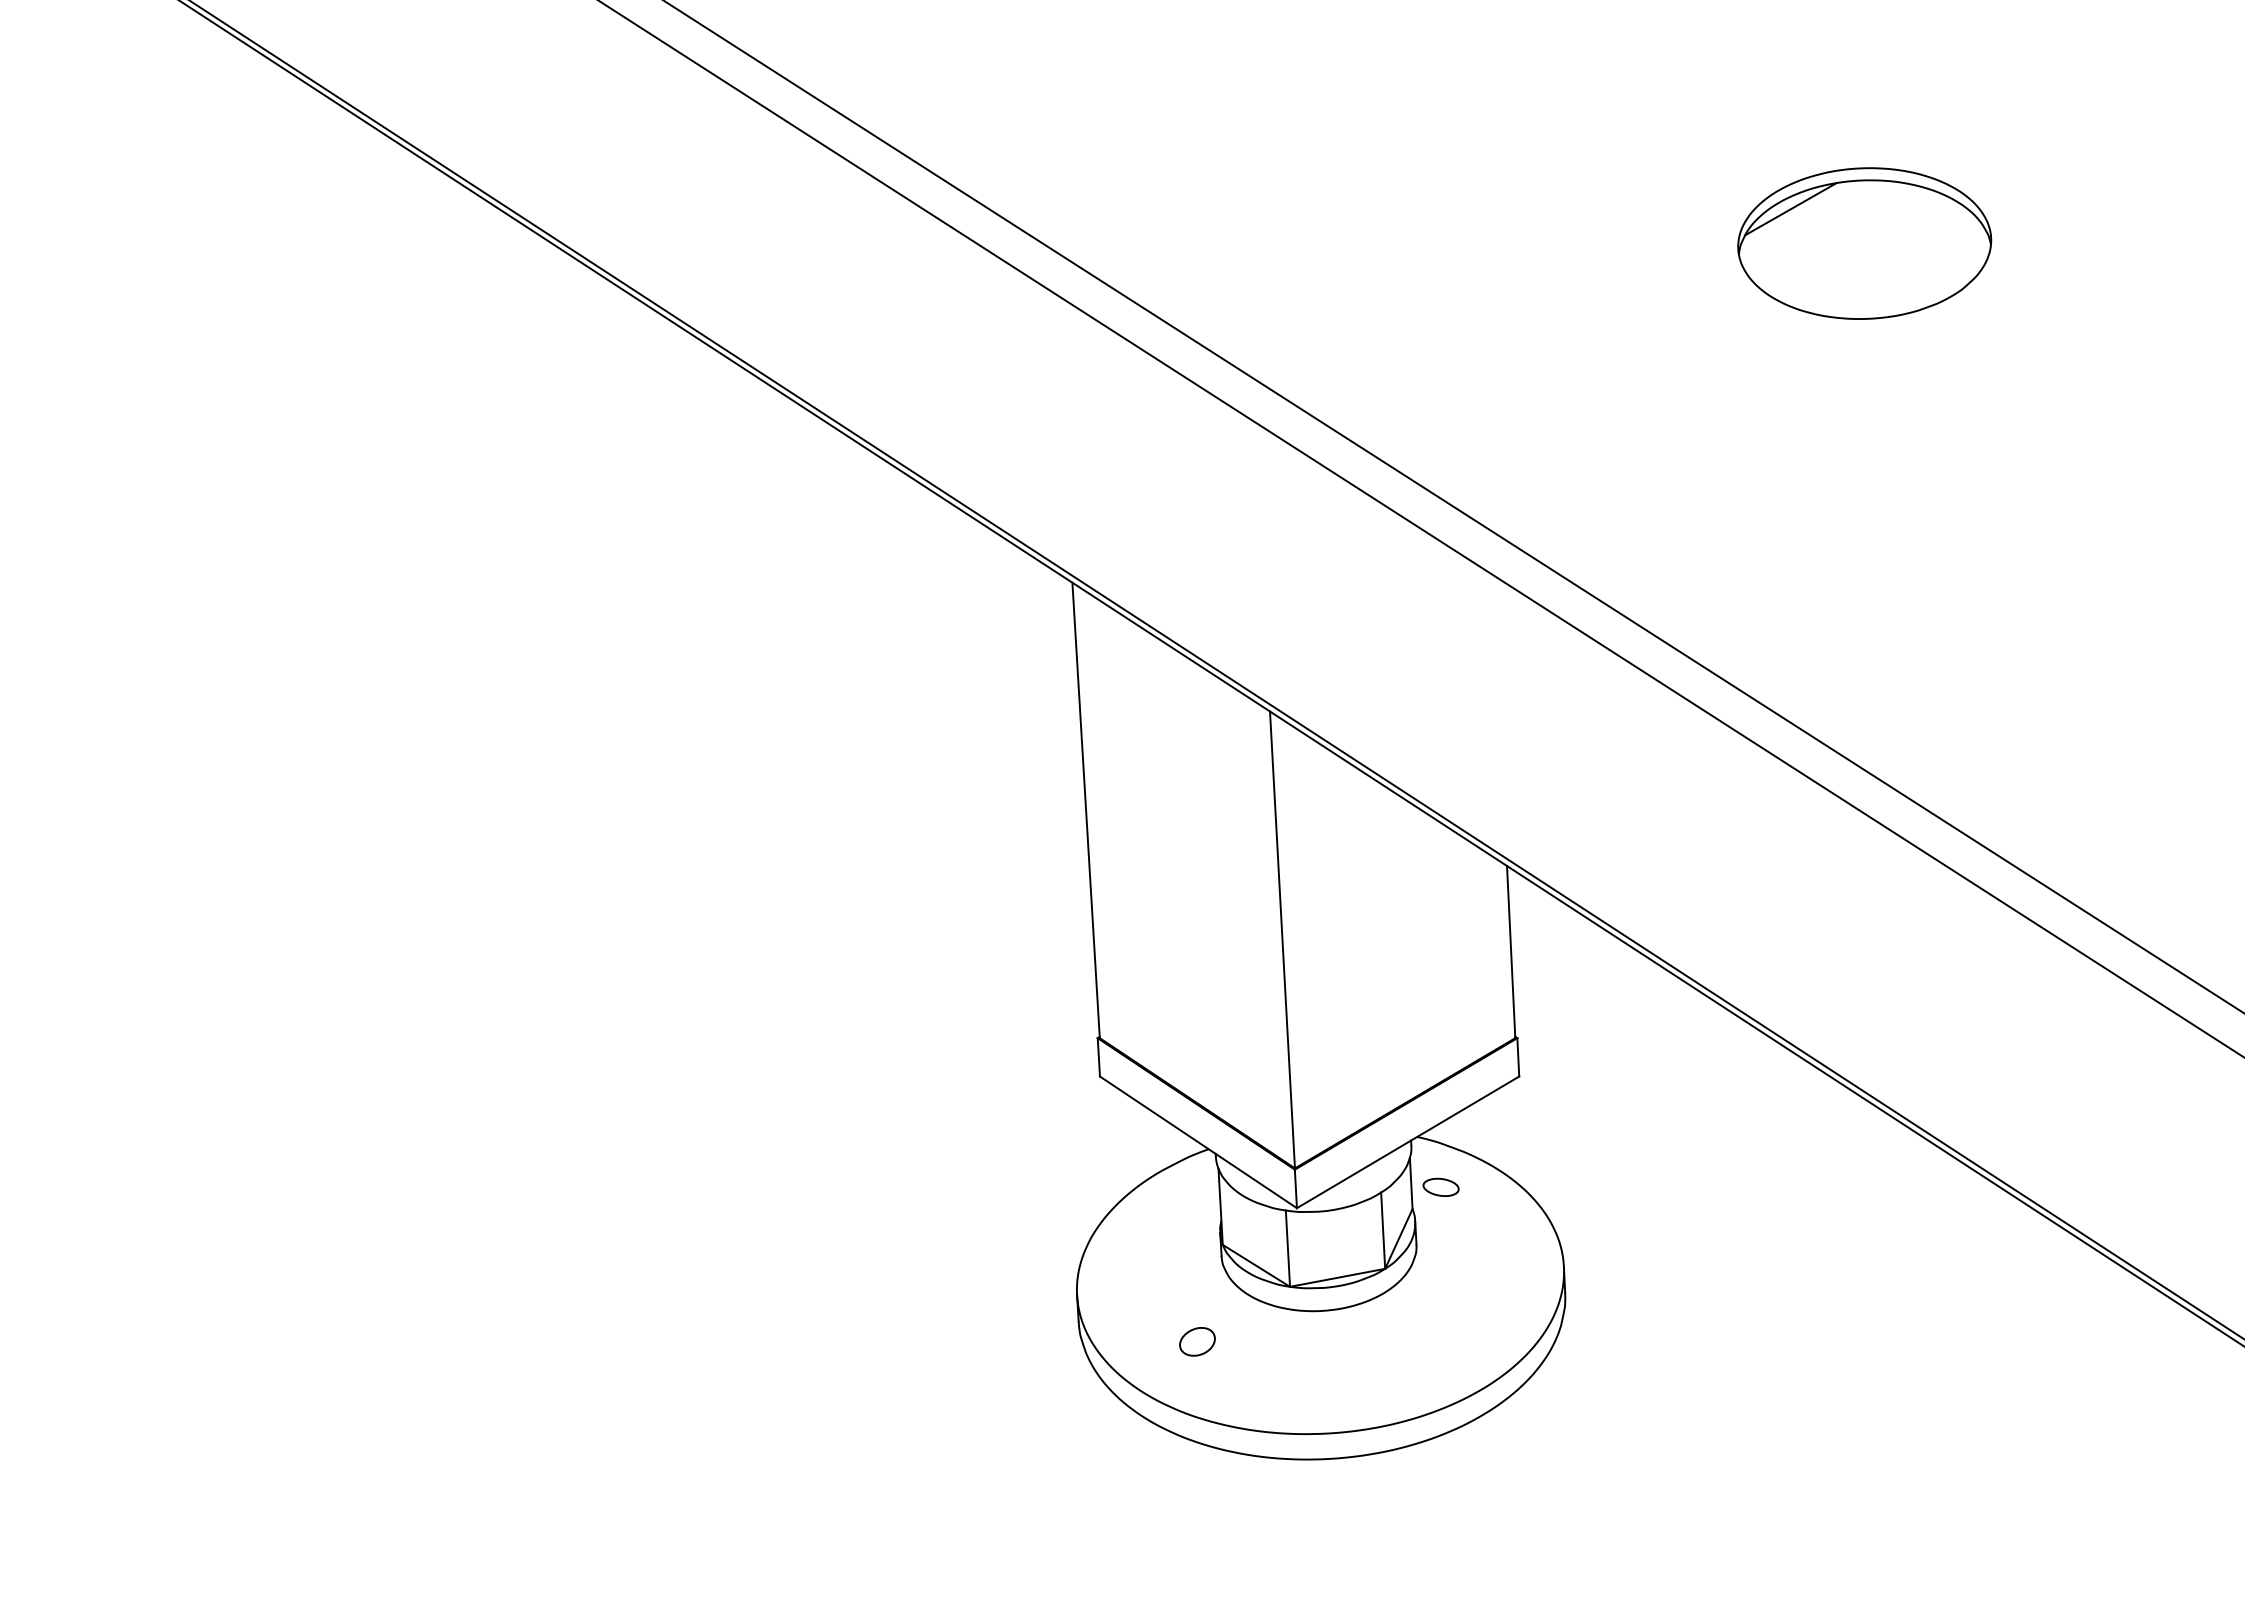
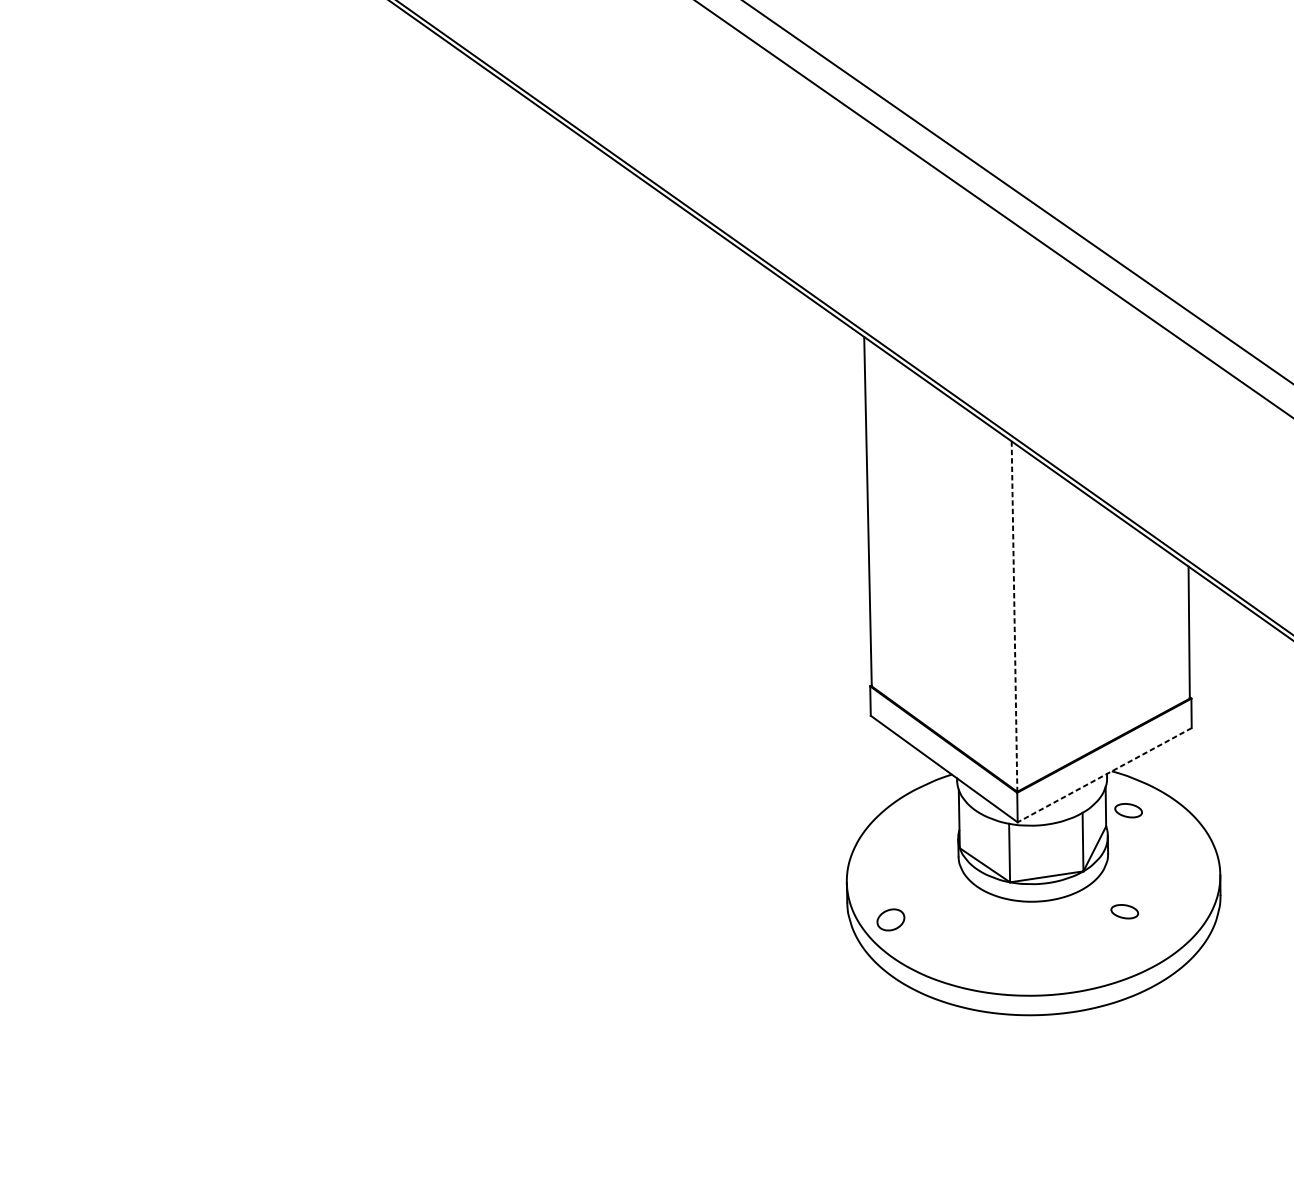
line: (1282, 939) -> (1014, 616), solid -> dashed
line: (1407, 1142) -> (1104, 775), solid -> dashed
part: (1440, 1318) -> (1124, 911), added
part: (1197, 1341) -> (890, 919), moved

